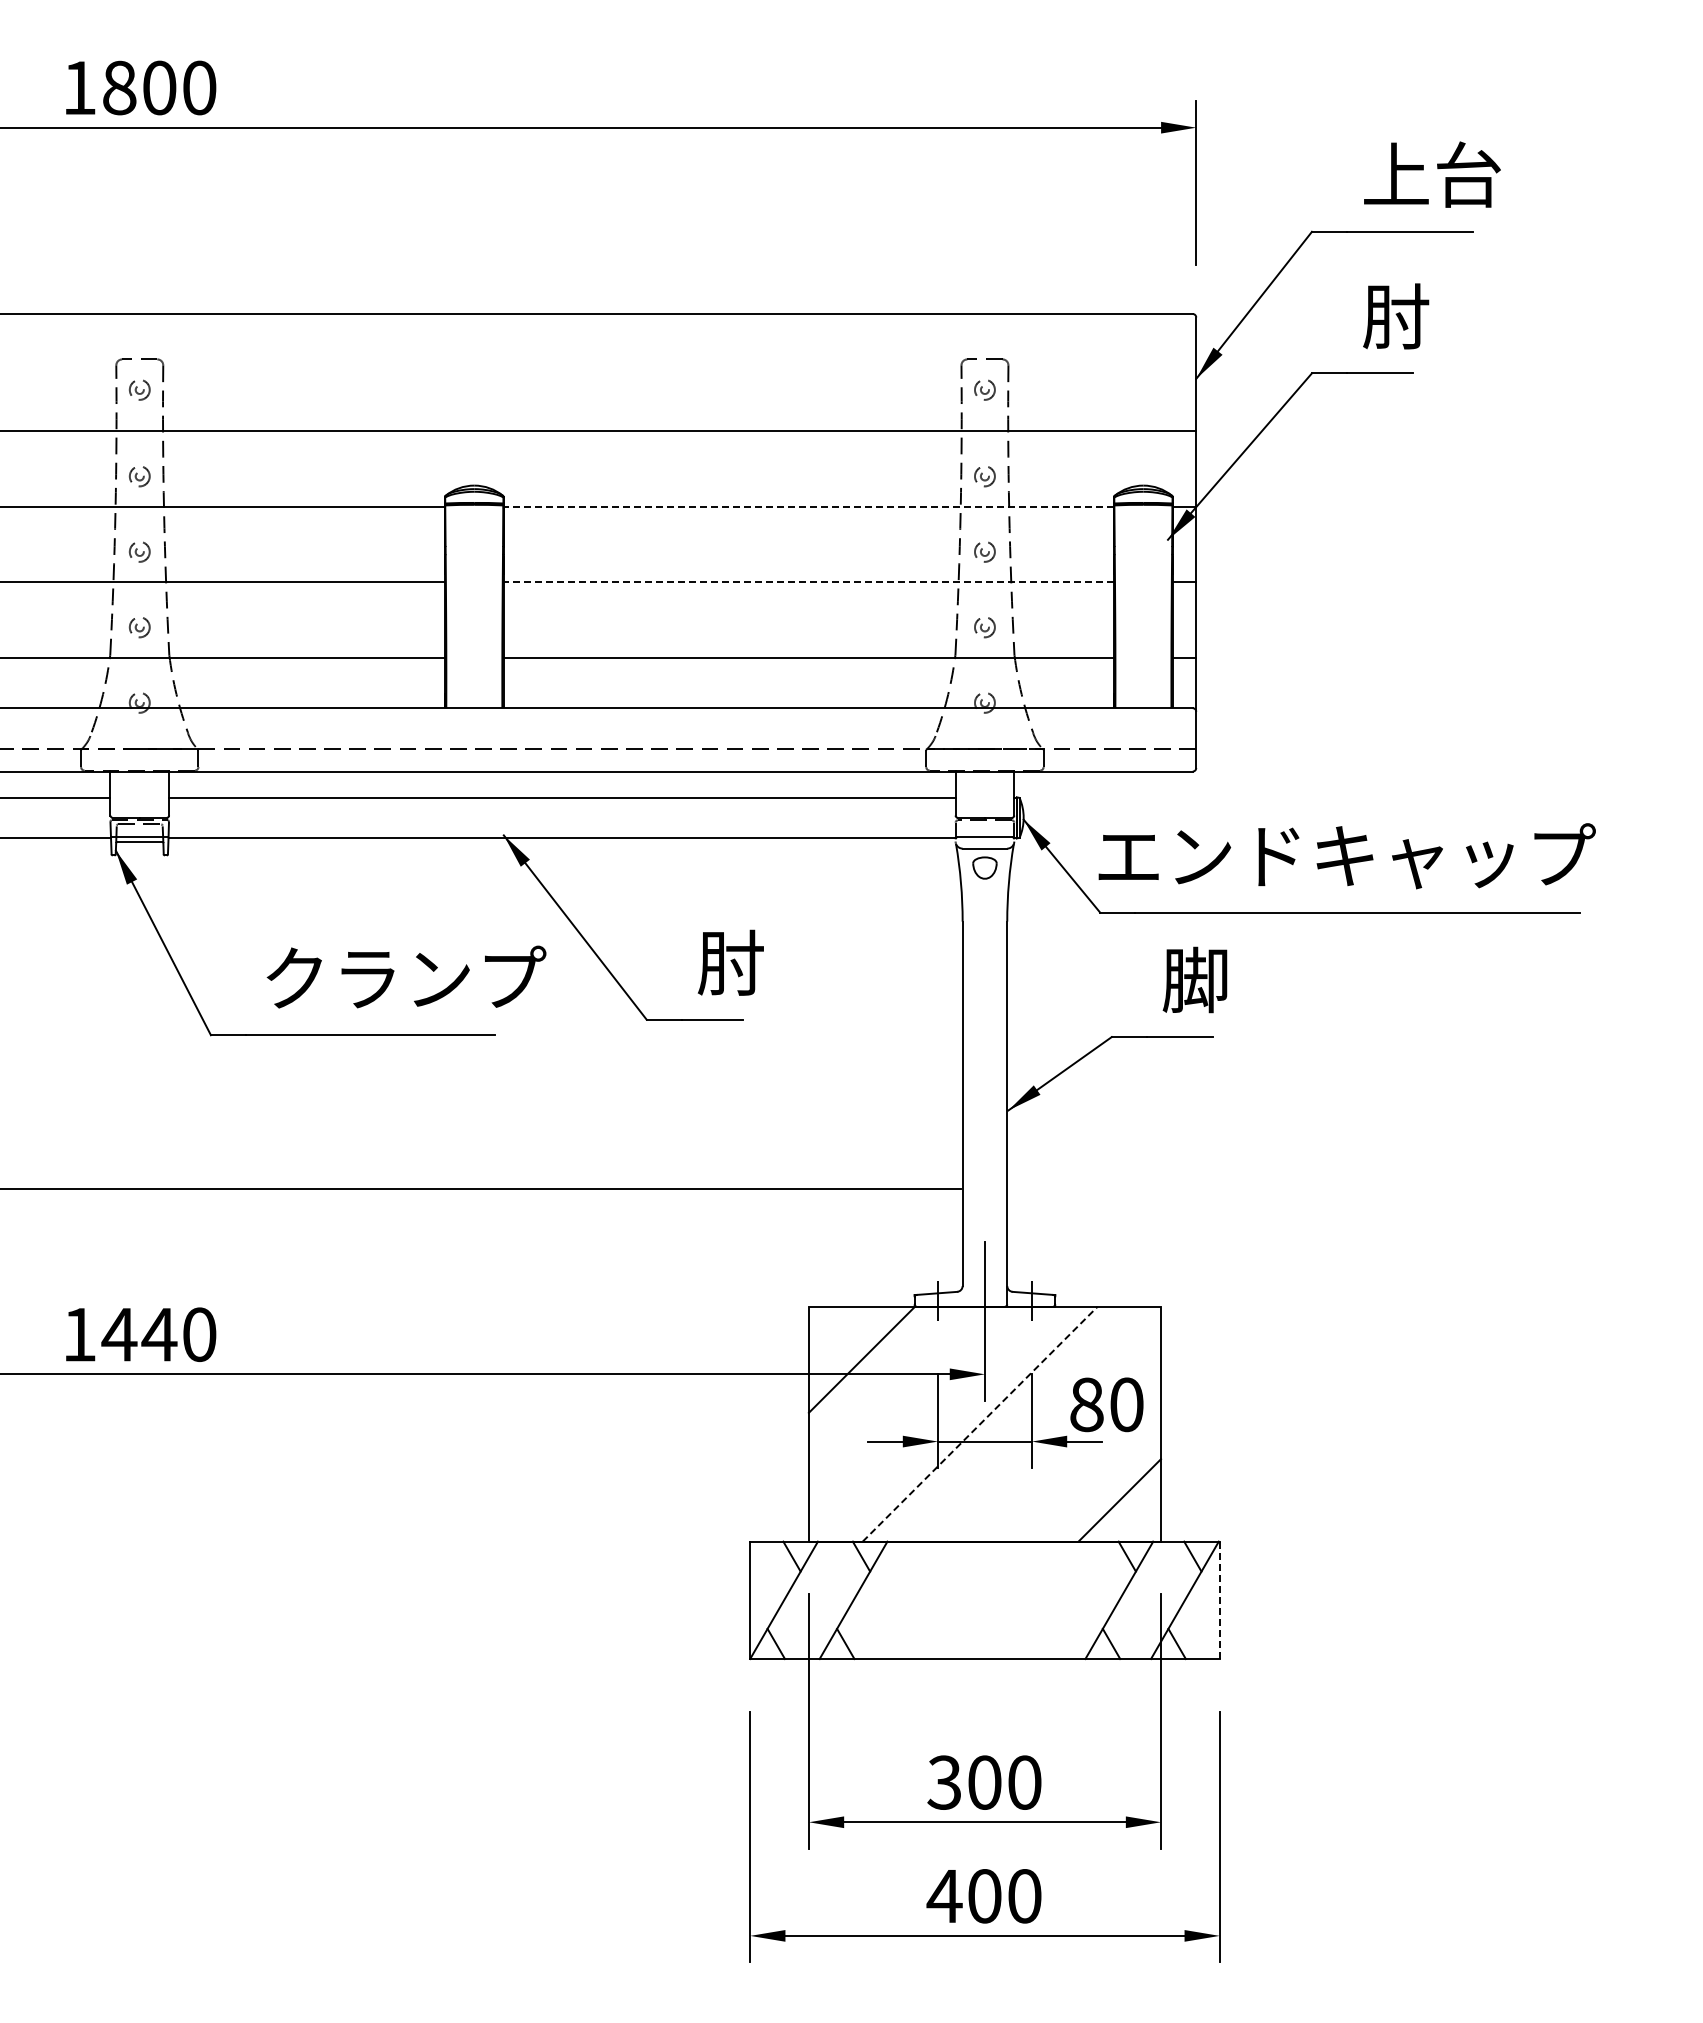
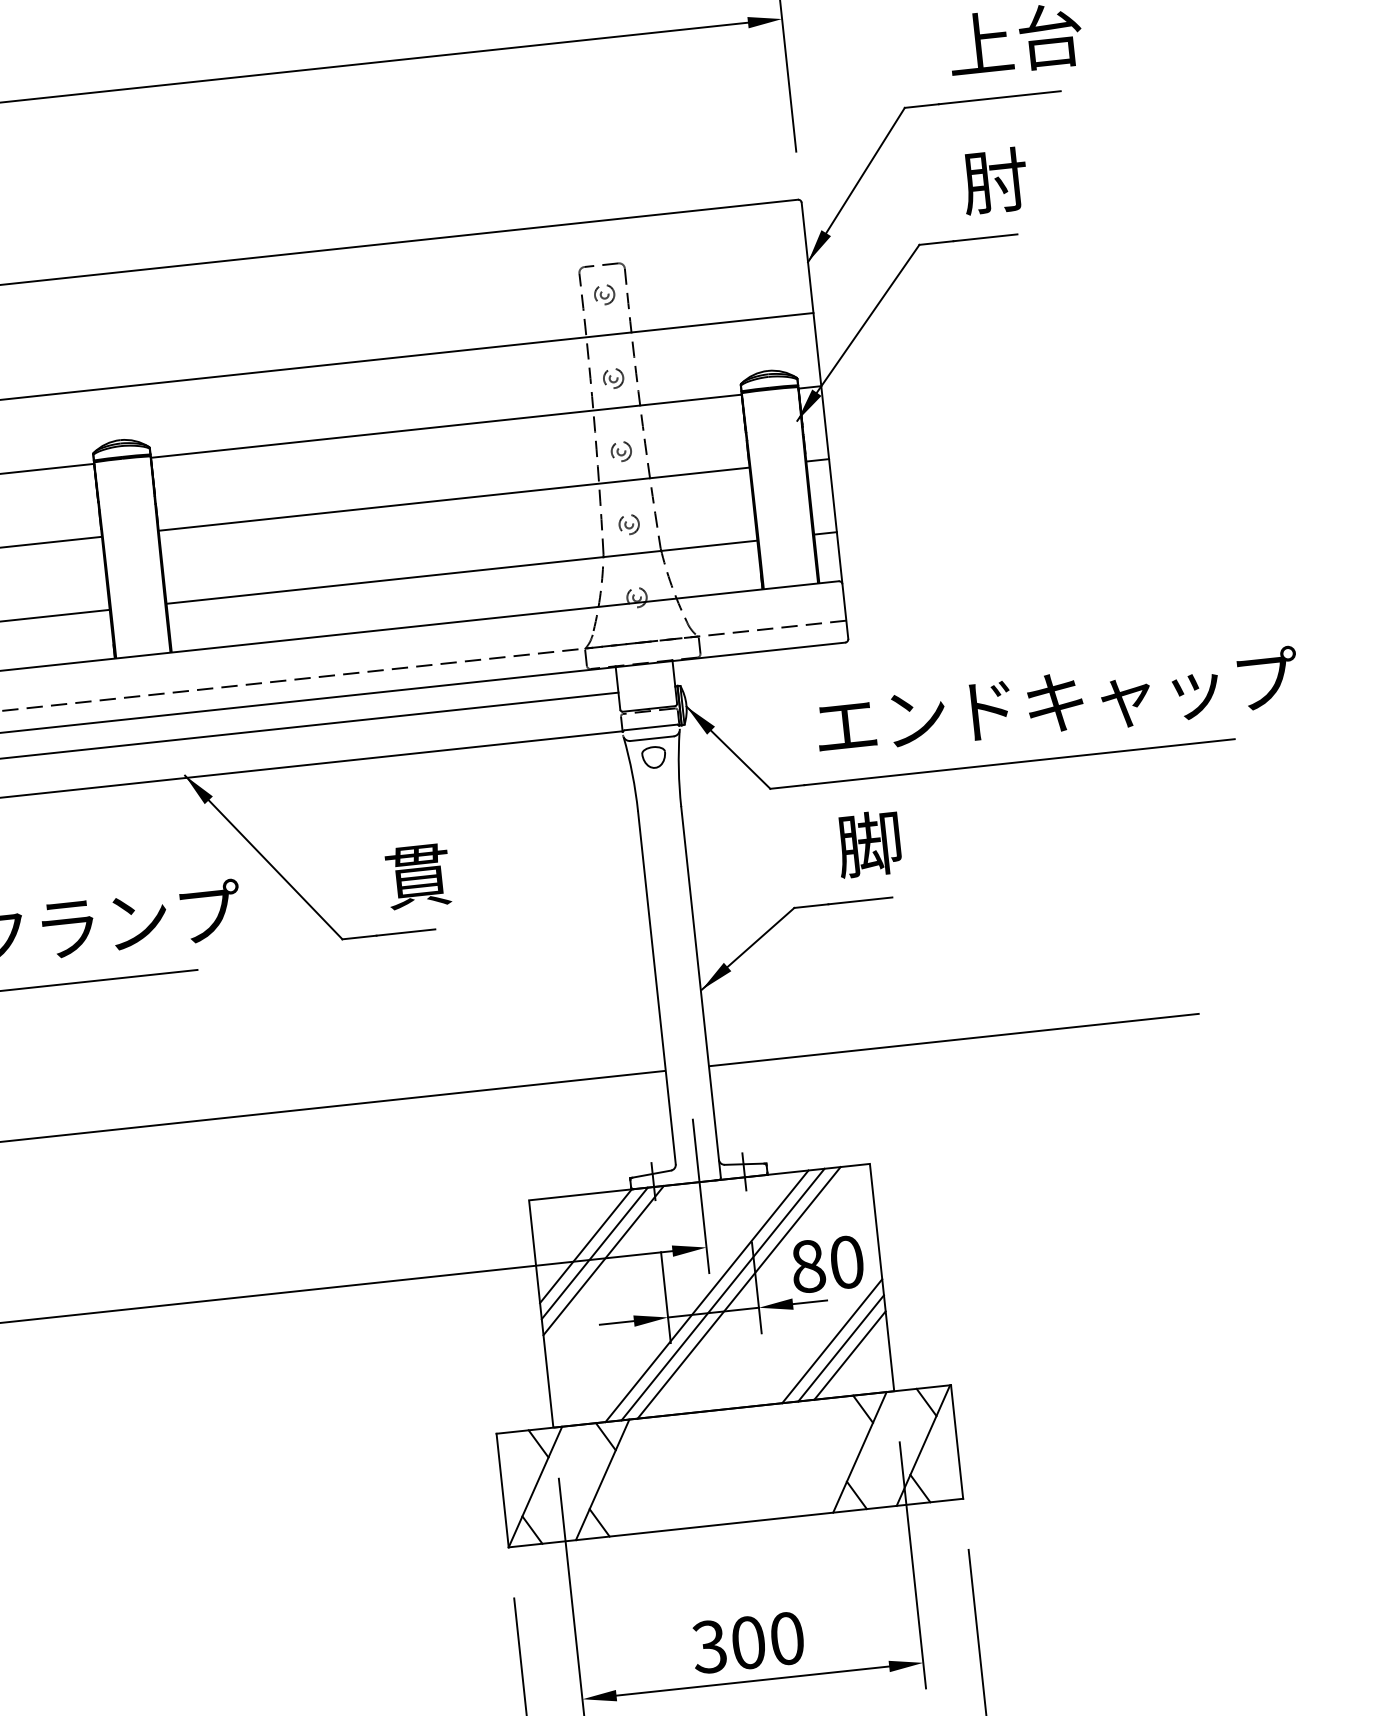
line: (808, 507) -> (446, 426), dashed -> solid
line: (808, 582) -> (453, 499), dashed -> solid
text: (1346, 856) -> (1057, 703), moved
text: (730, 962) -> (417, 875), 肘 -> 貫
line: (1260, 1189) -> (954, 1040), added
line: (869, 1367) -> (594, 1252), added
line: (878, 1376) -> (603, 1260), added
line: (980, 1423) -> (707, 1295), dashed -> solid
line: (996, 1423) -> (722, 1293), added
line: (1012, 1423) -> (738, 1292), added
line: (1103, 1483) -> (832, 1340), added
line: (1111, 1491) -> (841, 1347), added
line: (1219, 1600) -> (956, 1442), dashed -> solid

